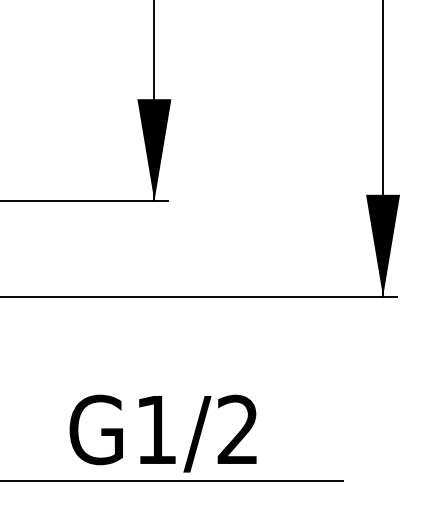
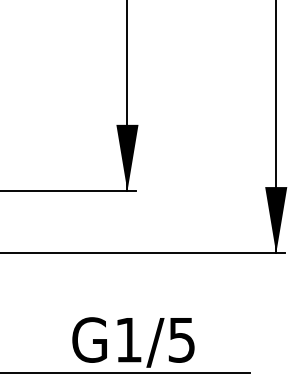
text: (237, 429) -> (181, 339), G1/2 -> G1/5

